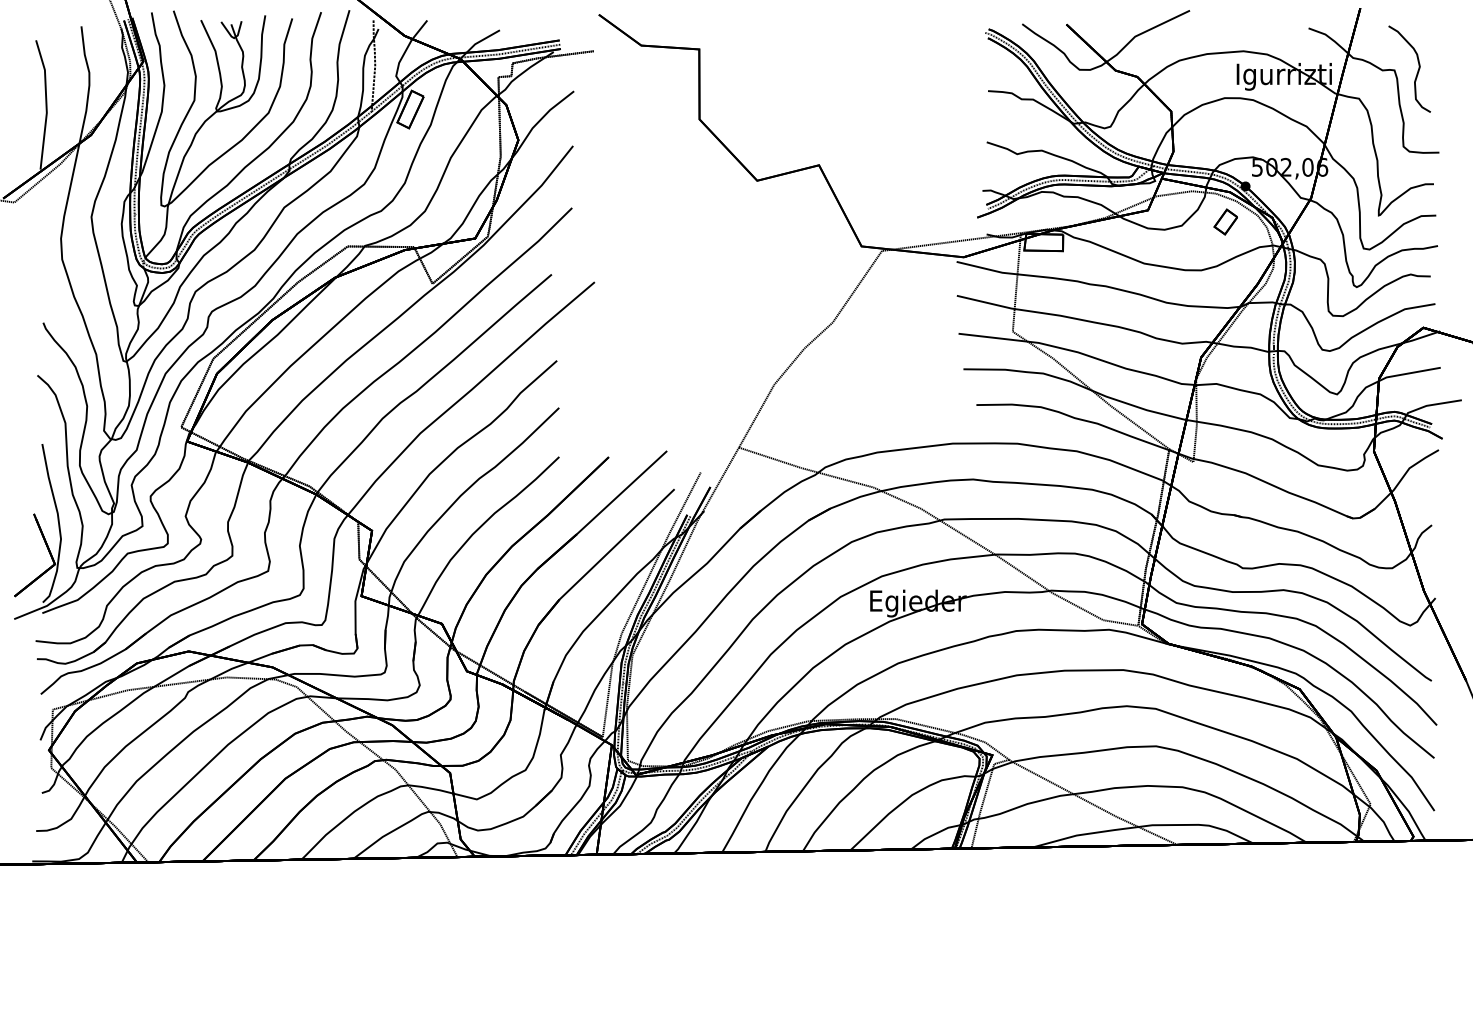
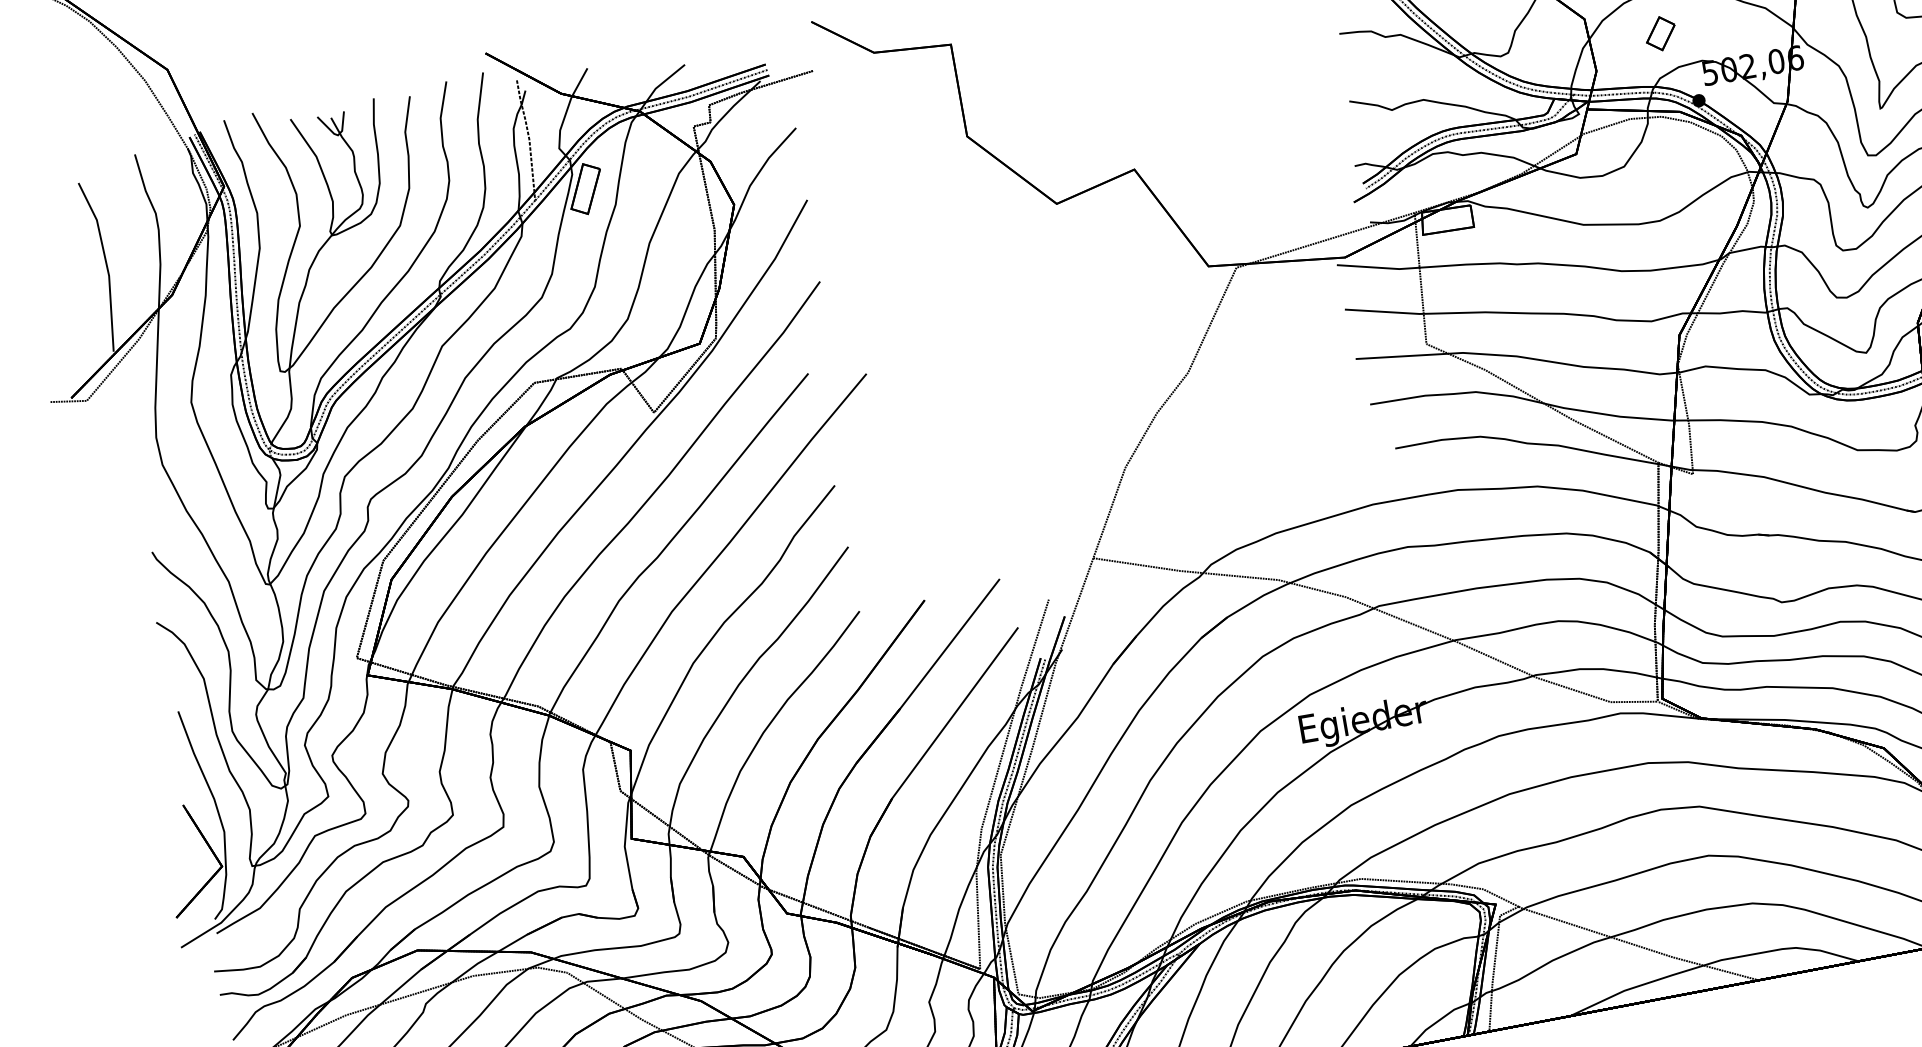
part: (1225, 221) -> (1660, 33), moved

